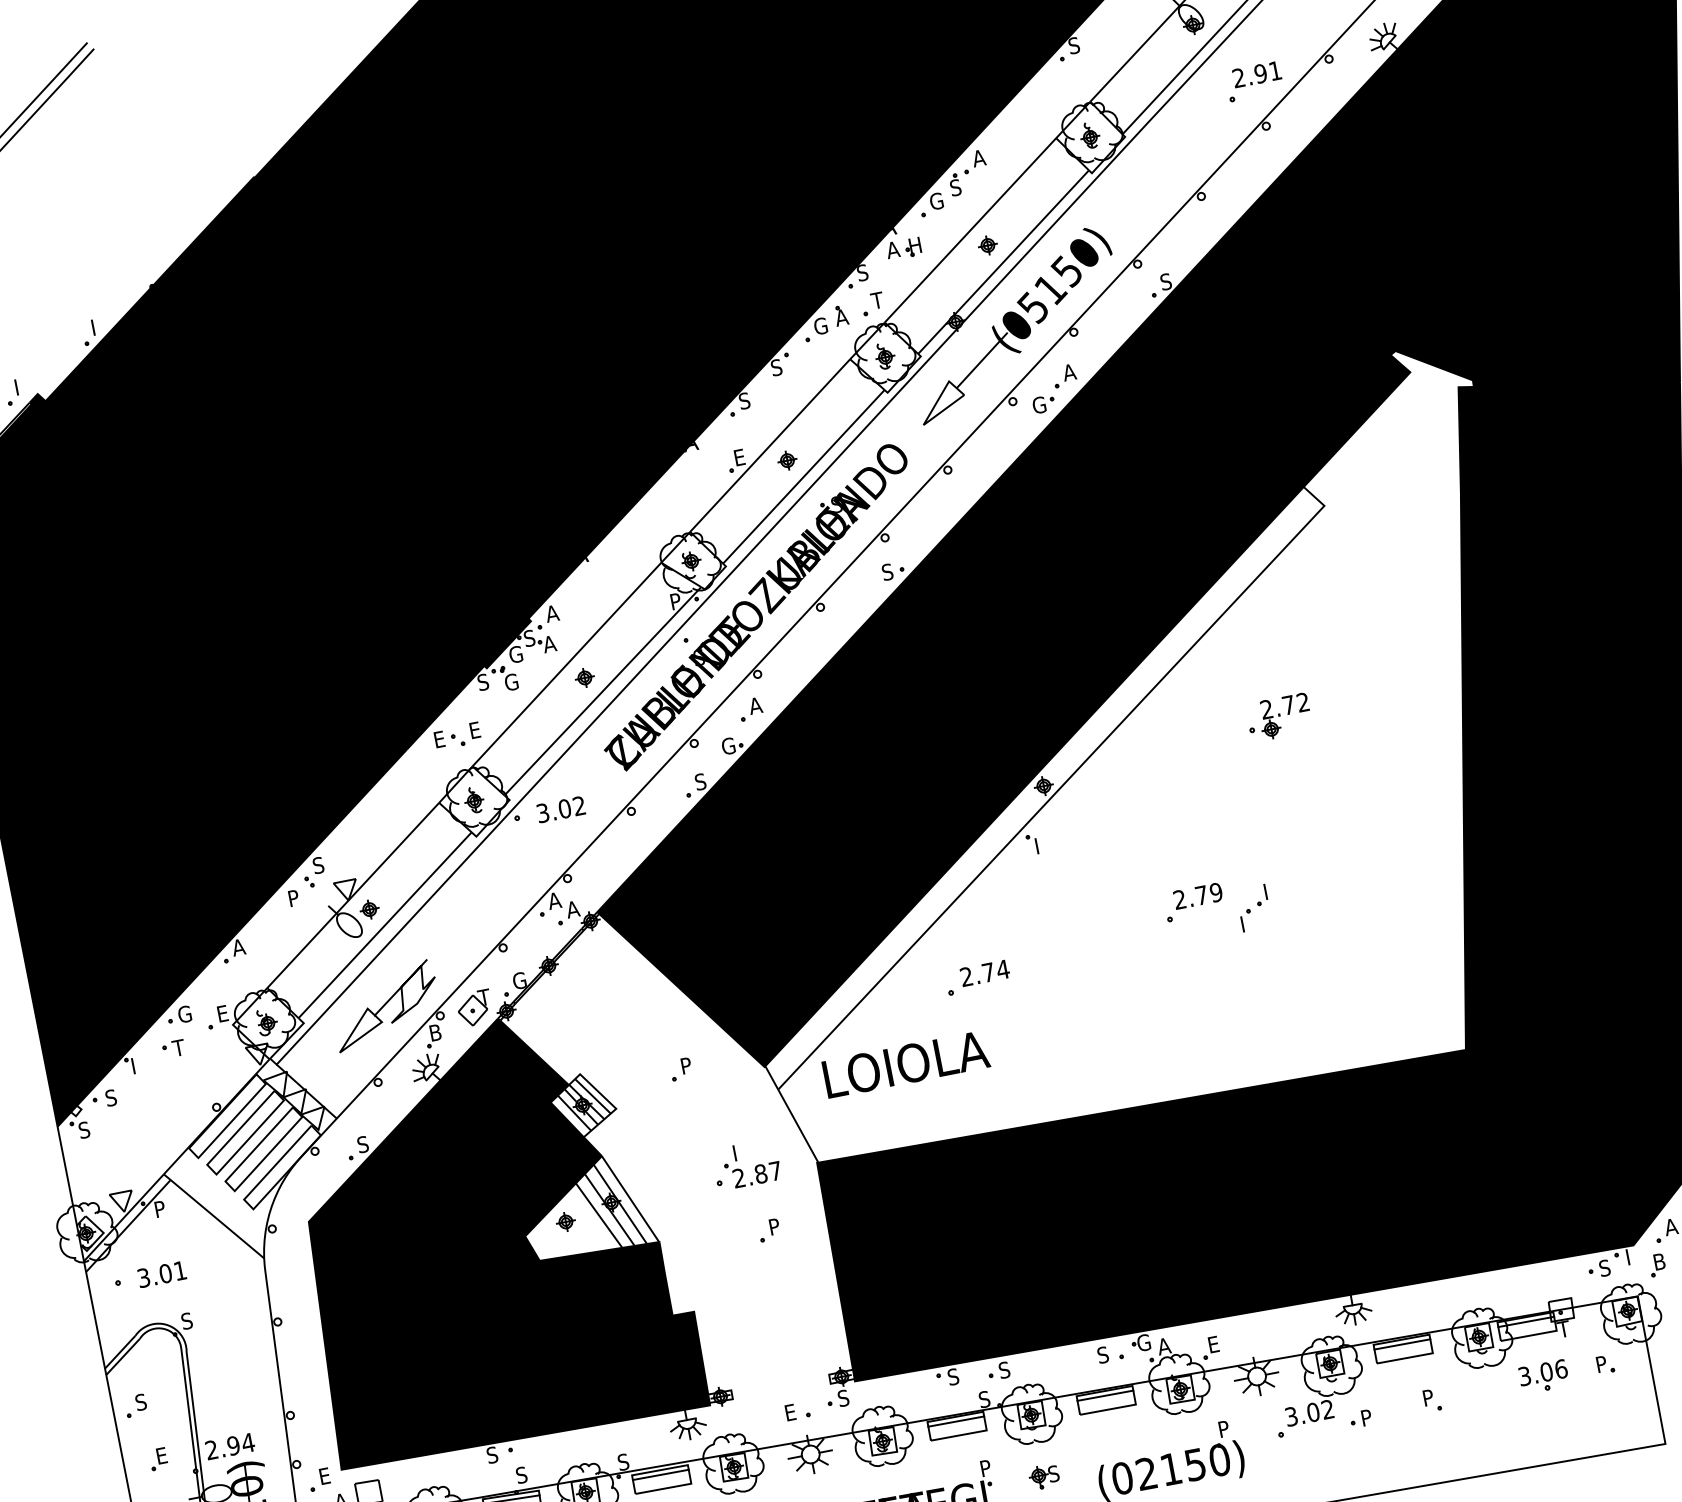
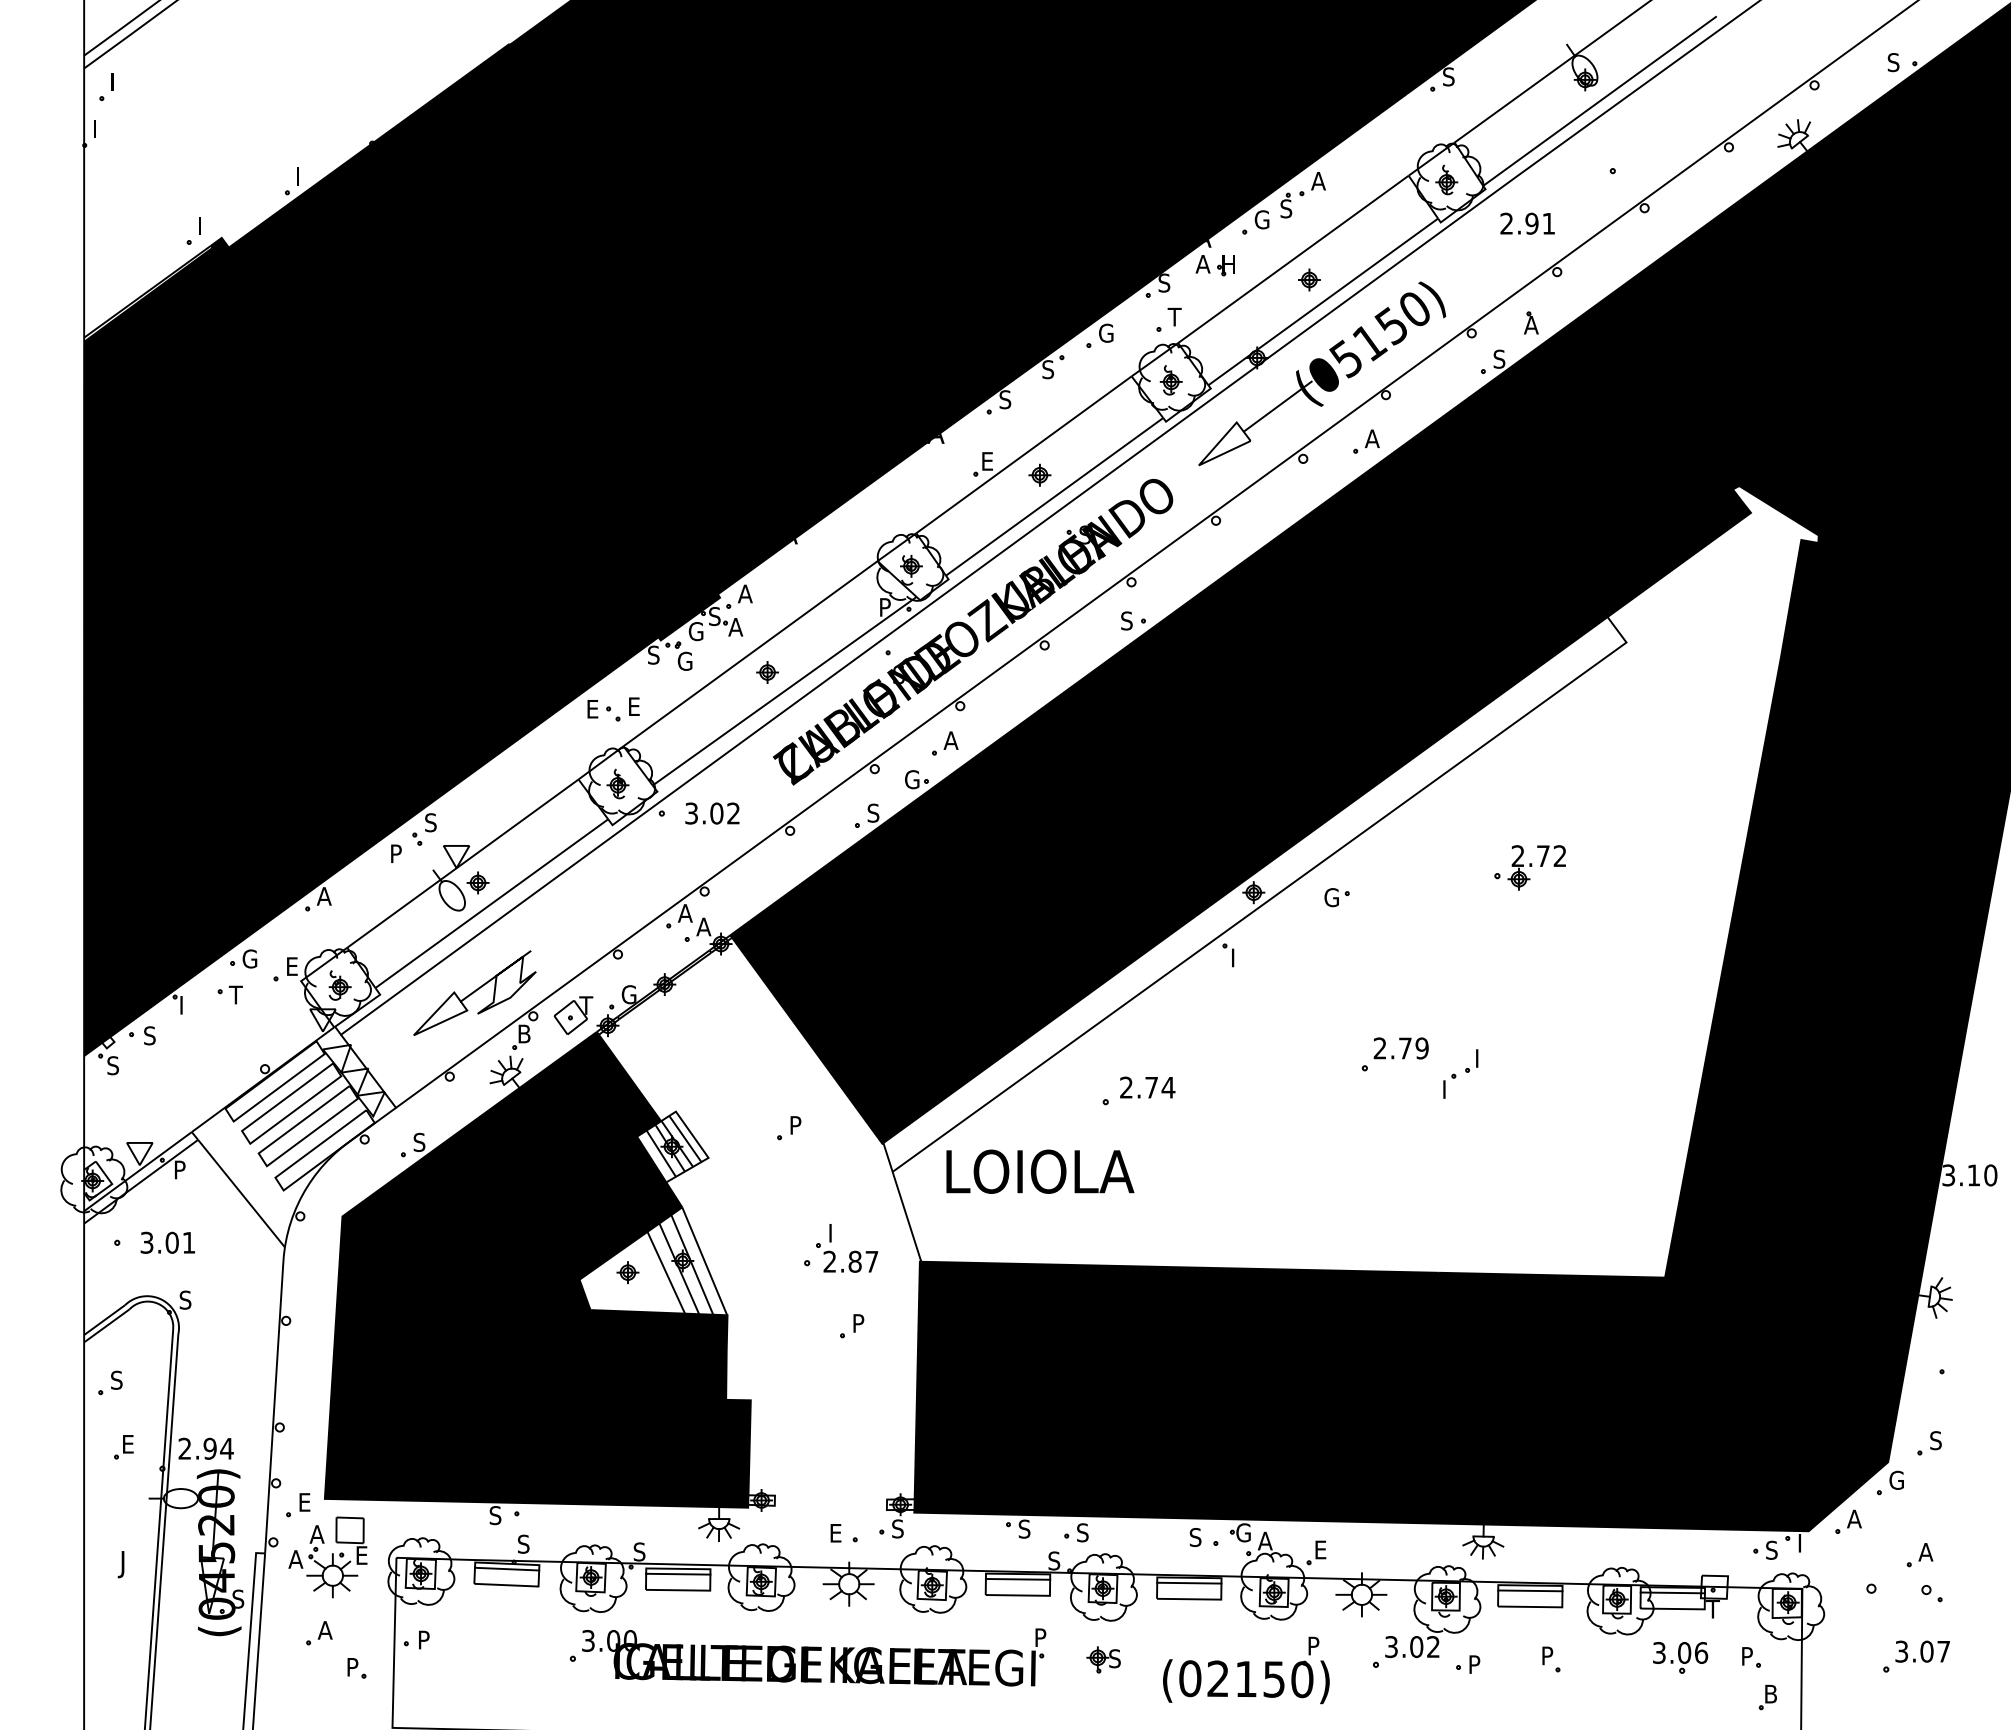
text: (1256, 74) -> (1527, 223), moved
part: (841, 315) -> (1531, 322), moved
part: (1043, 404) -> (1336, 897), moved
part: (1657, 1265) -> (1767, 1697), moved

